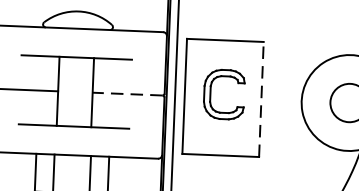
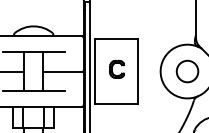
part: (223, 92) -> (116, 68), size x0.62
line: (128, 94) -> (63, 71), dashed -> solid
line: (262, 99) -> (138, 71), dashed -> solid

